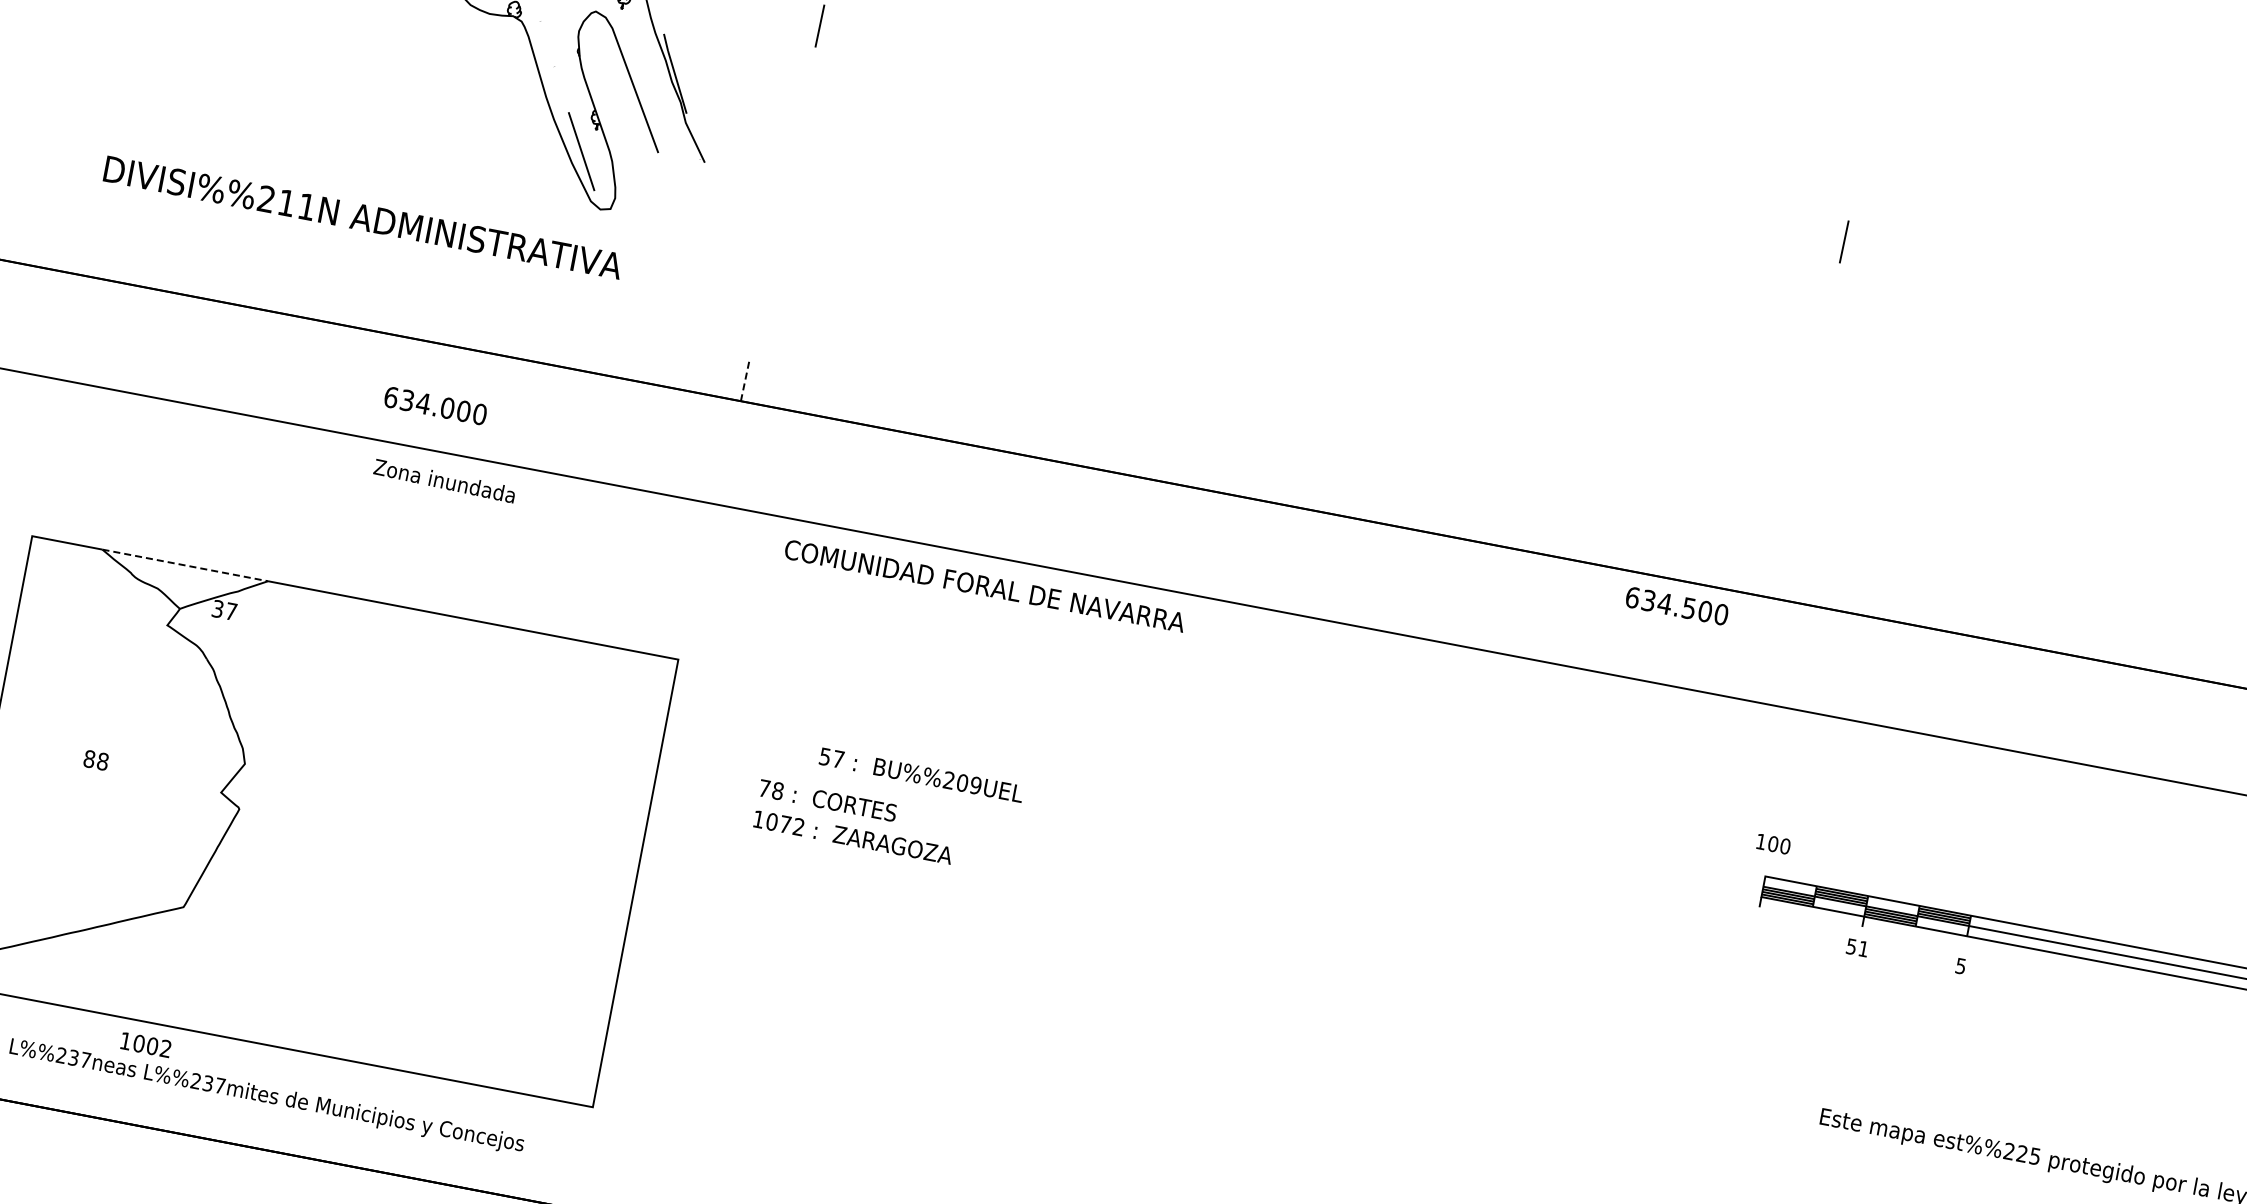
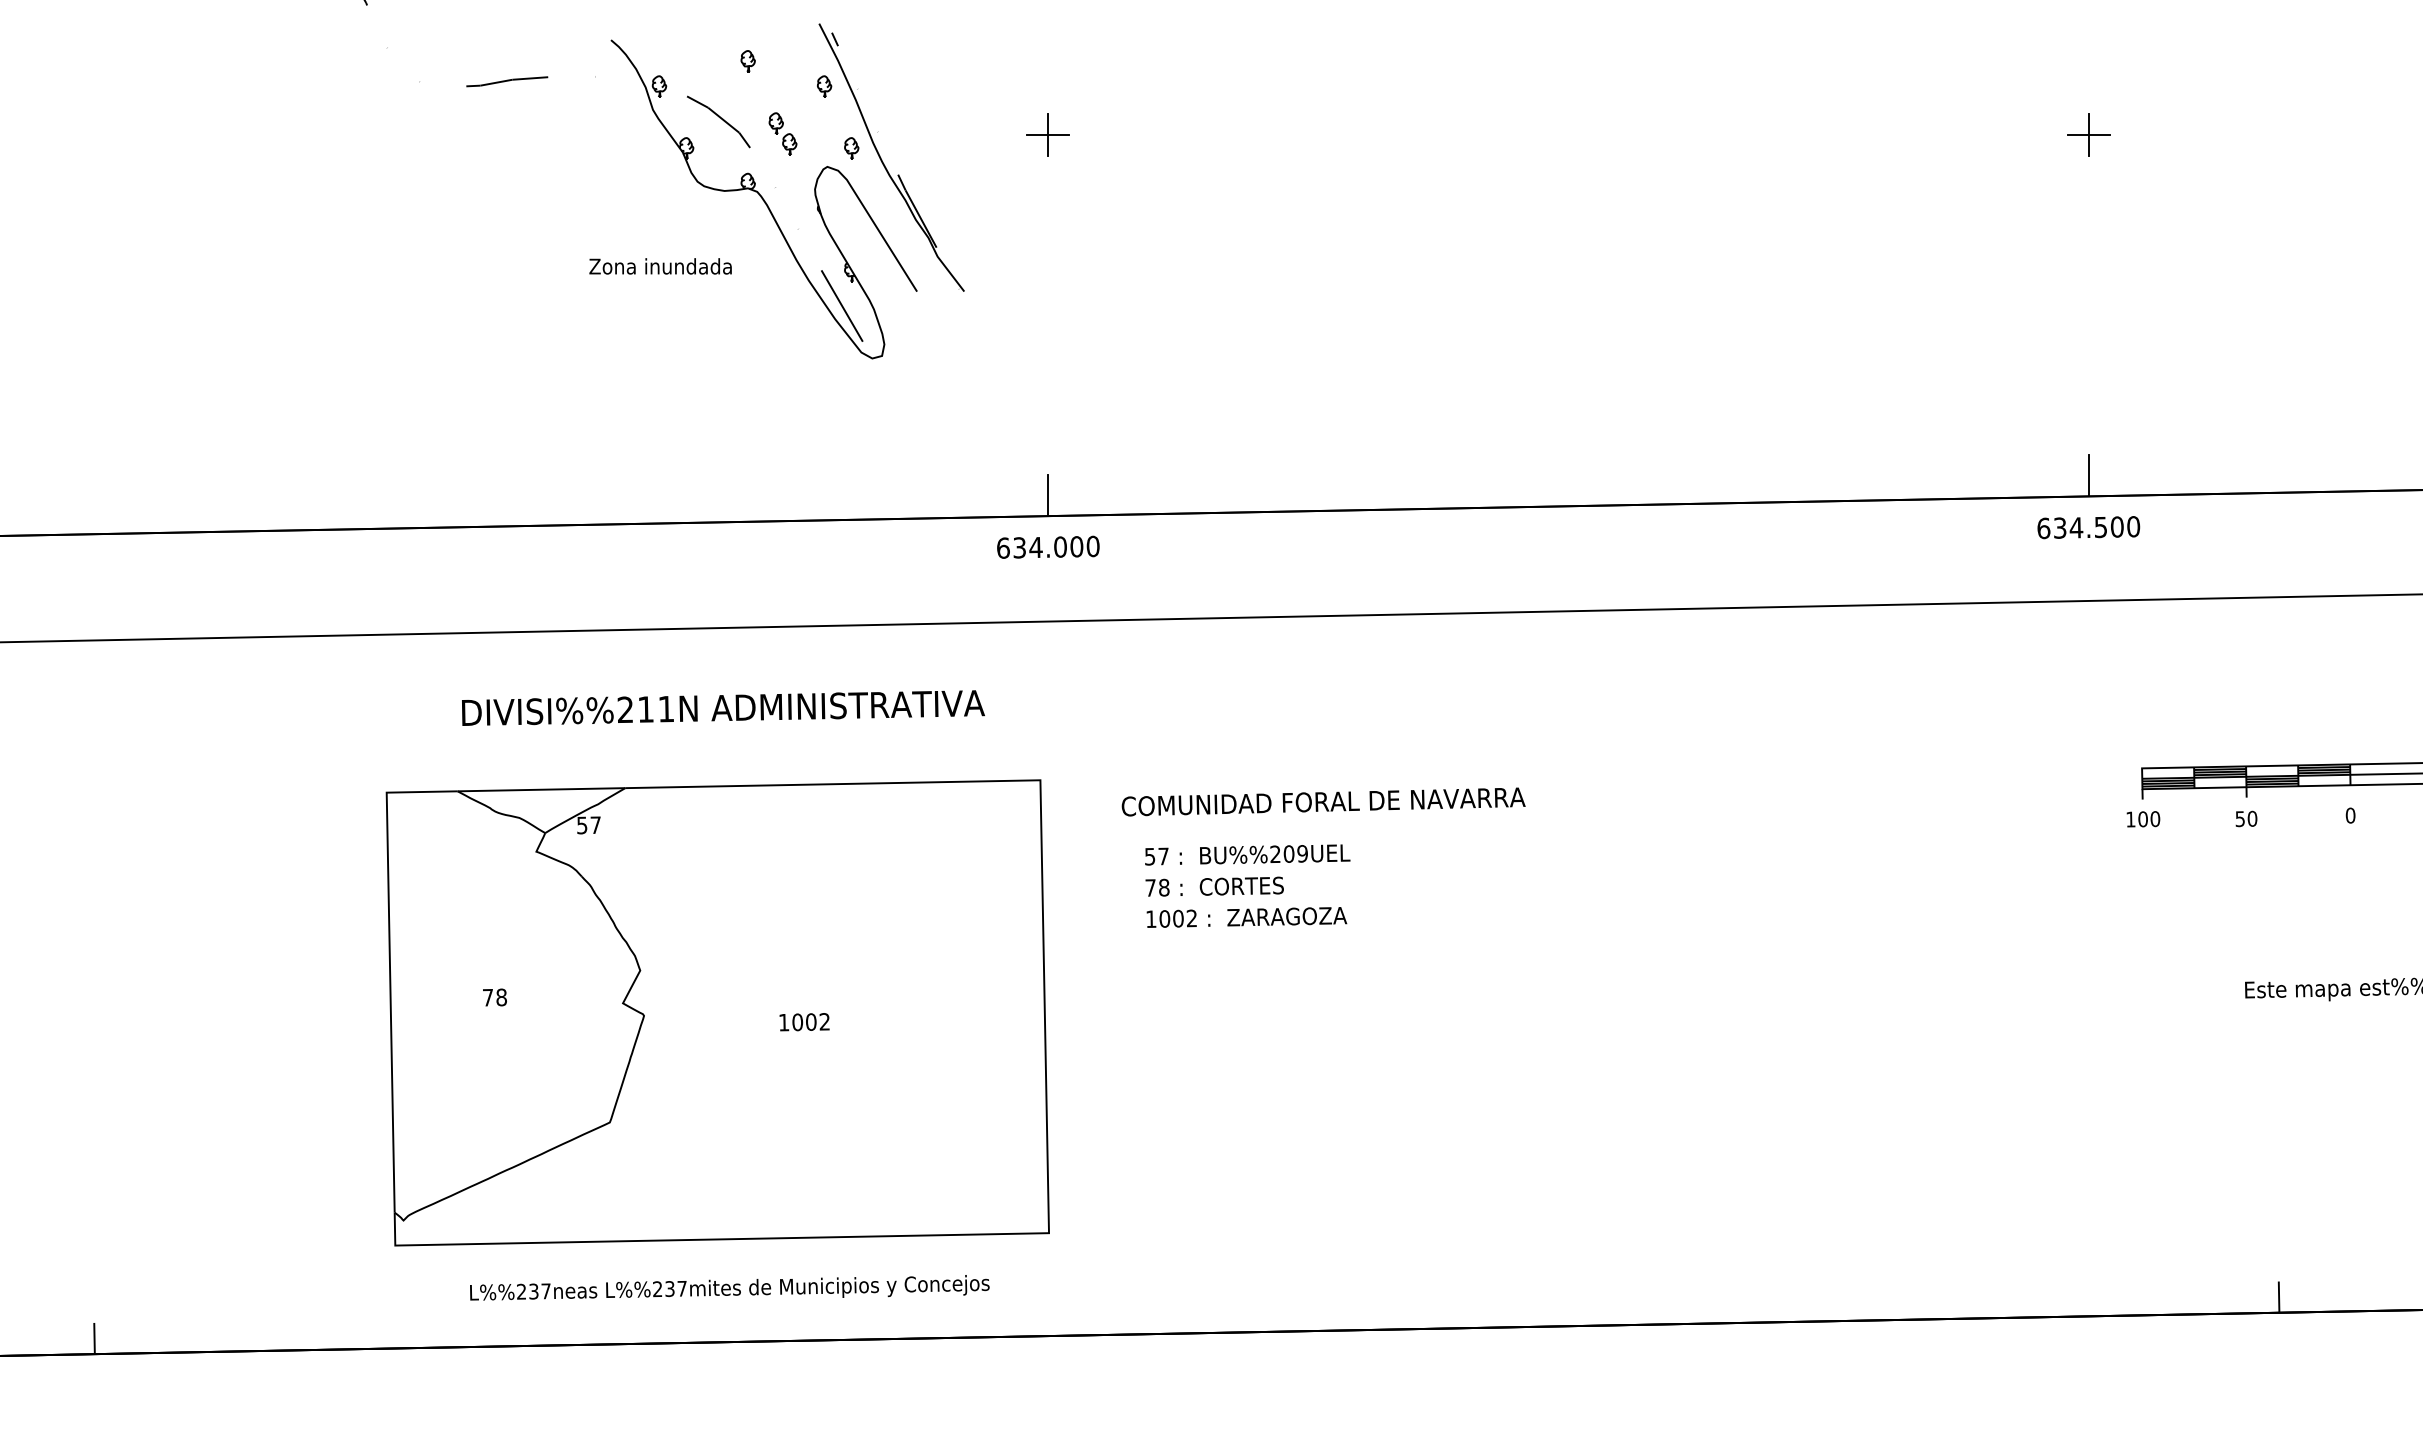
line: (820, 26) -> (1048, 135), added
text: (363, 217) -> (723, 707), moved
line: (1843, 242) -> (2088, 135), added
line: (745, 380) -> (1048, 495), dashed -> solid
text: (435, 405) -> (1048, 546), moved
text: (444, 481) -> (660, 266), moved
line: (185, 565) -> (541, 789), dashed -> solid
line: (1773, 577) -> (2088, 475), added
text: (985, 585) -> (1323, 801), moved
text: (1676, 606) -> (2088, 527), moved
text: (218, 608) -> (582, 824), 37 -> 57
text: (89, 758) -> (488, 997), 88 -> 78
text: (921, 774) -> (1247, 854), moved
text: (785, 824) -> (1178, 918), 1072 -> 1002
text: (1773, 844) -> (2143, 819), moved
text: (1863, 948) -> (2252, 818), 51 -> 50
text: (1960, 966) -> (2350, 815), 5 -> 0
text: (145, 1045) -> (804, 1022), moved

